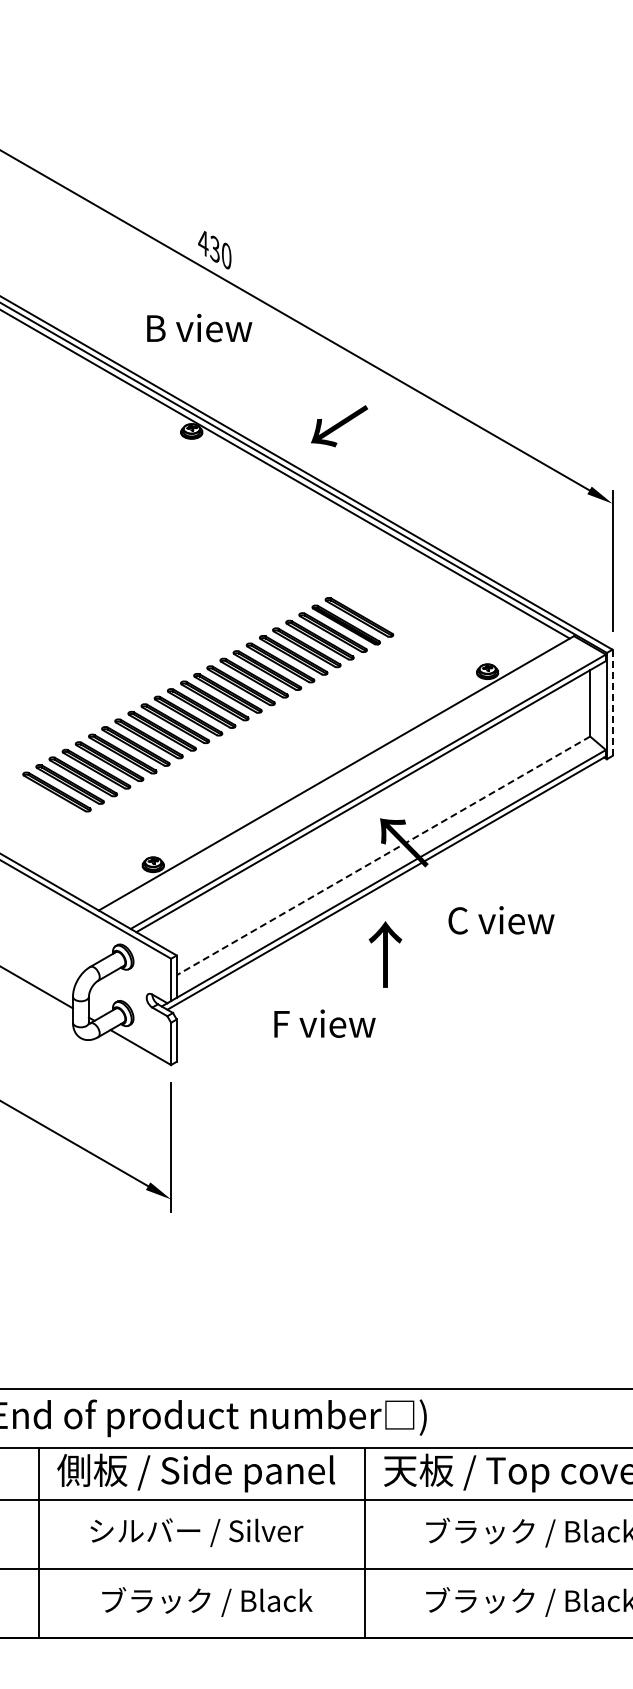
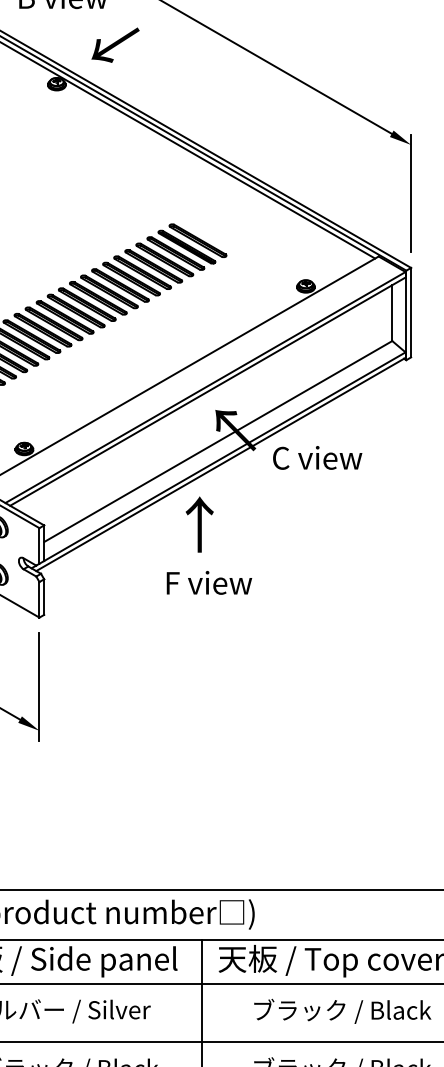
text: (339, 426) -> (115, 45), moved
line: (612, 703) -> (411, 313), dashed -> solid
line: (383, 855) -> (218, 441), dashed -> solid
text: (501, 920) -> (317, 458), moved
text: (385, 954) -> (199, 524), moved
text: (324, 1023) -> (209, 582), moved

